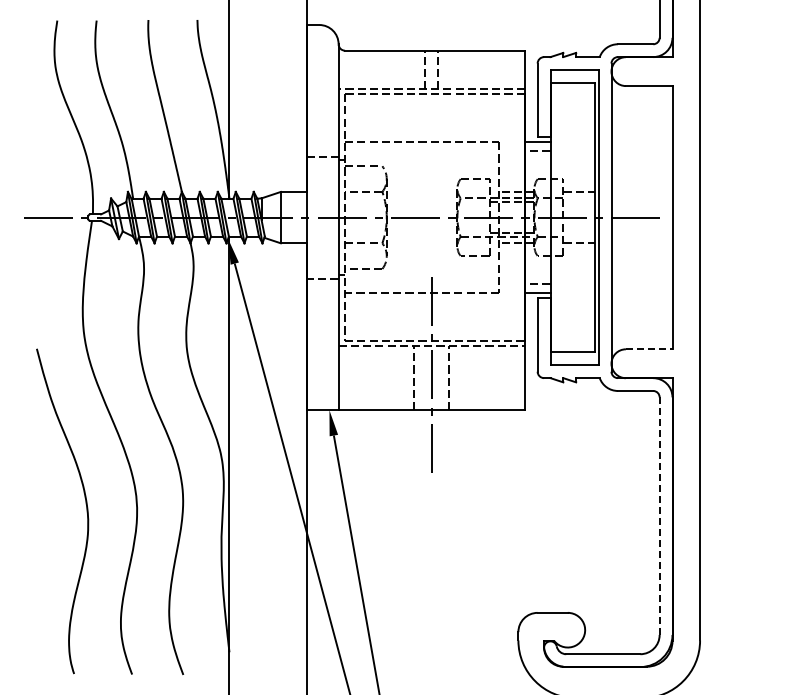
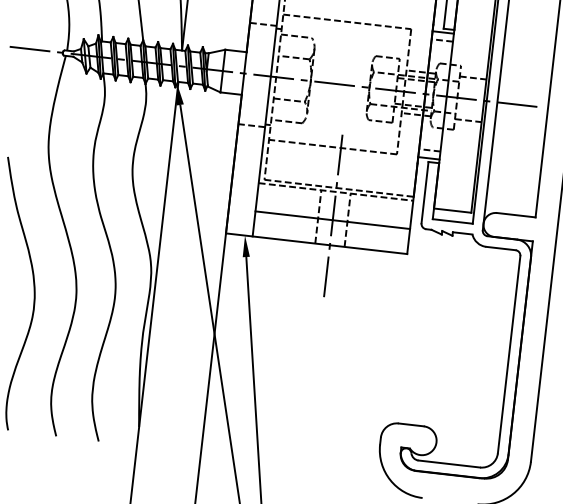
line: (649, 349) -> (516, 215), dashed -> solid
line: (431, 380) -> (332, 220), added
line: (659, 516) -> (508, 355), dashed -> solid

